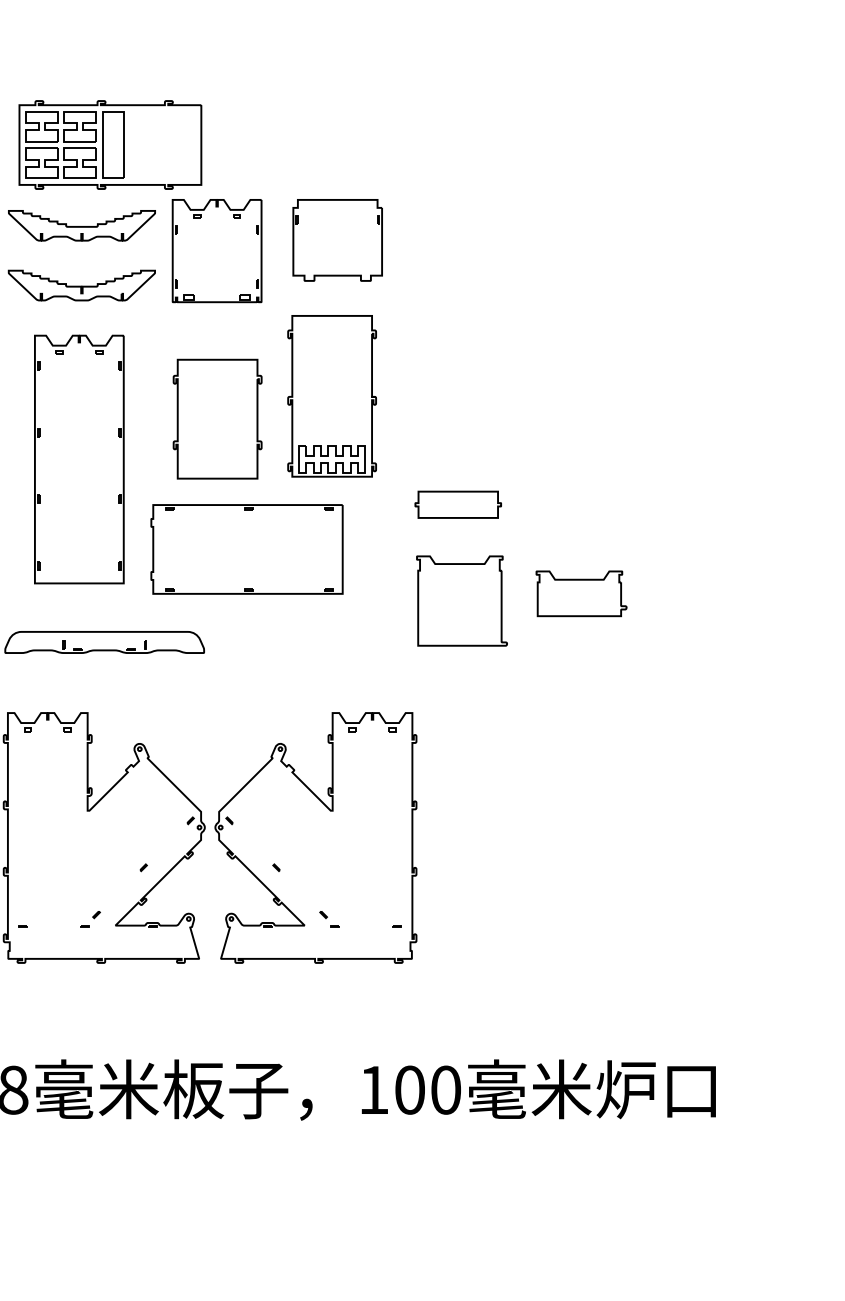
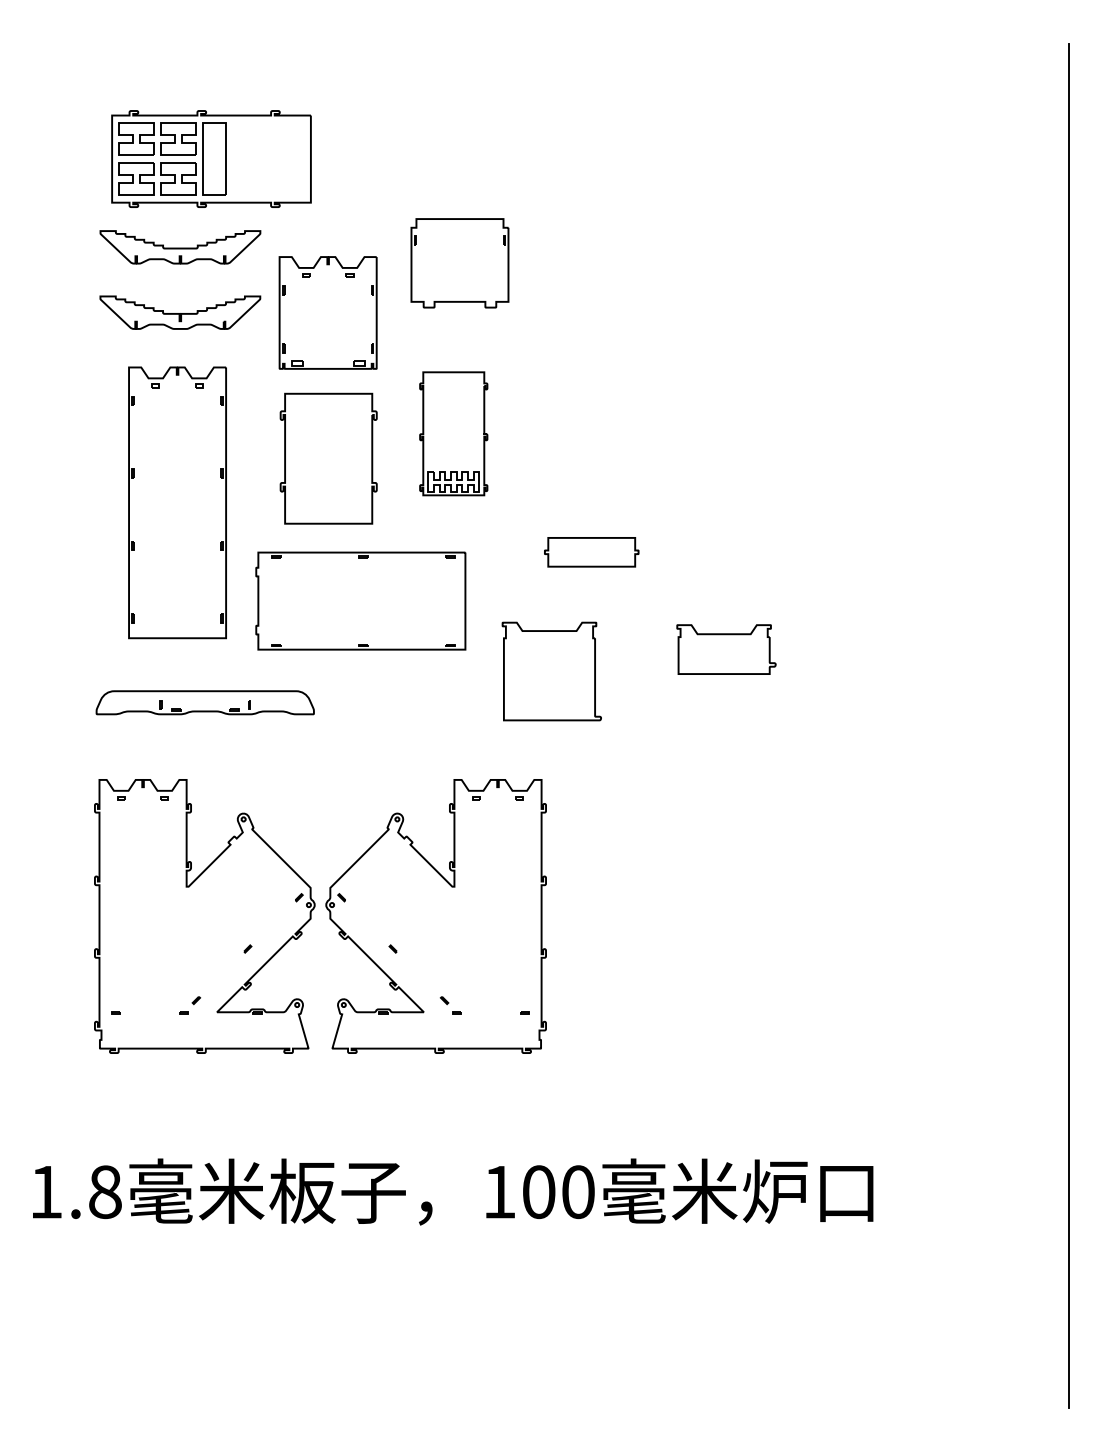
part: (216, 250) -> (327, 312), moved
part: (331, 396) -> (453, 433), size x0.7
part: (461, 601) -> (551, 671), moved

